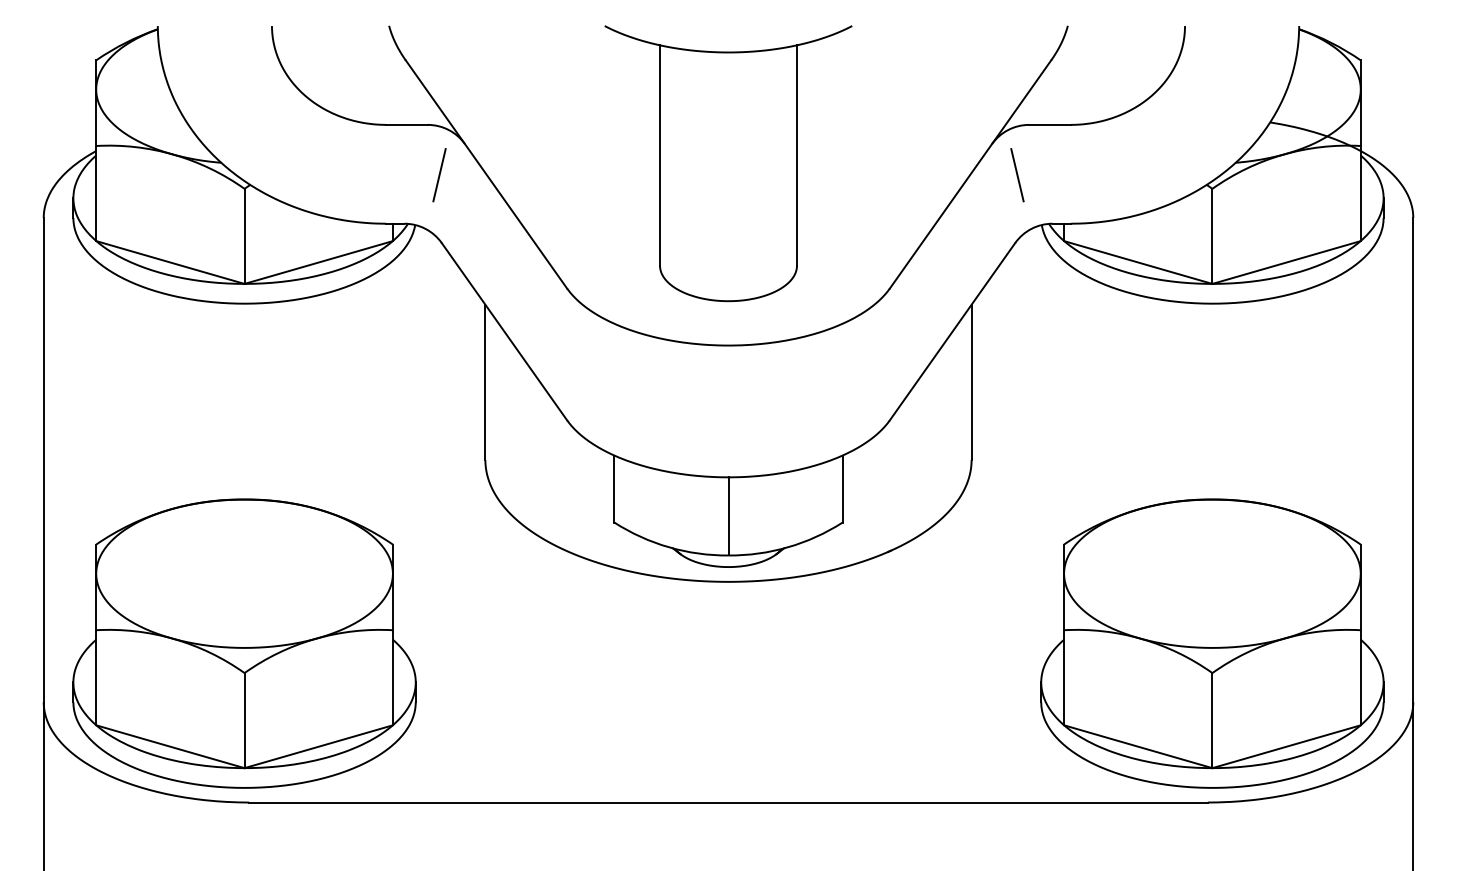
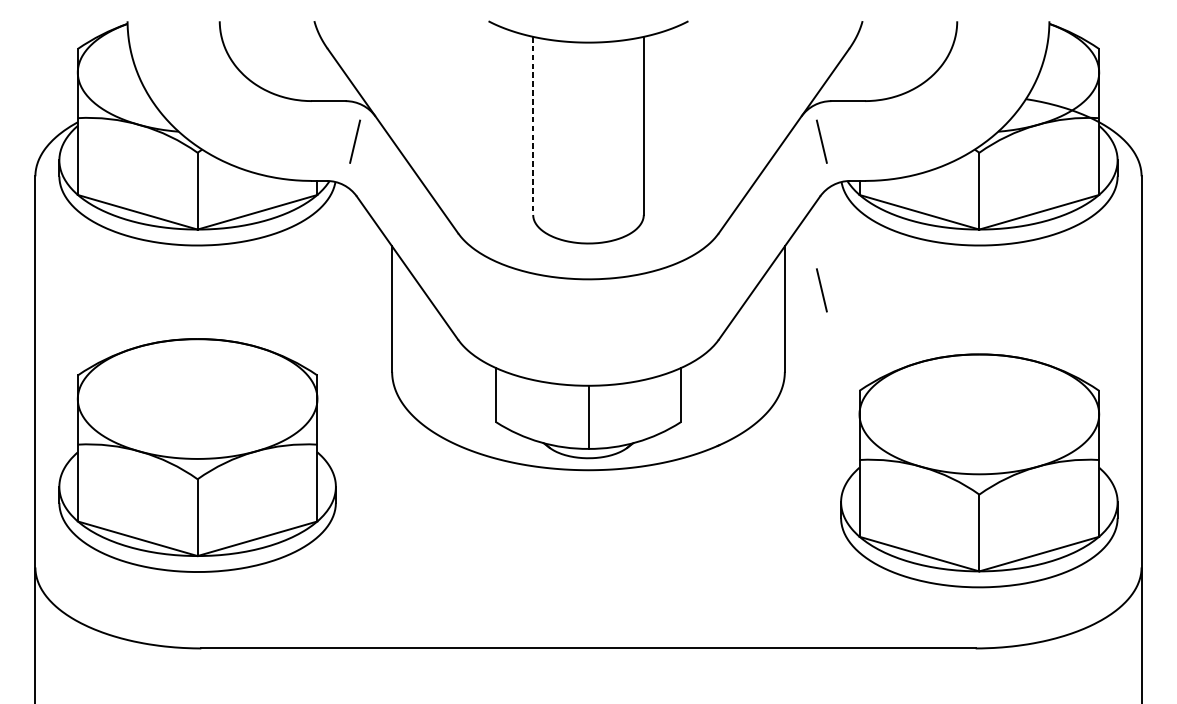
line: (660, 156) -> (533, 126), solid -> dashed
line: (1017, 359) -> (821, 290), added
part: (244, 643) -> (197, 455), moved
part: (1212, 643) -> (979, 470), moved

